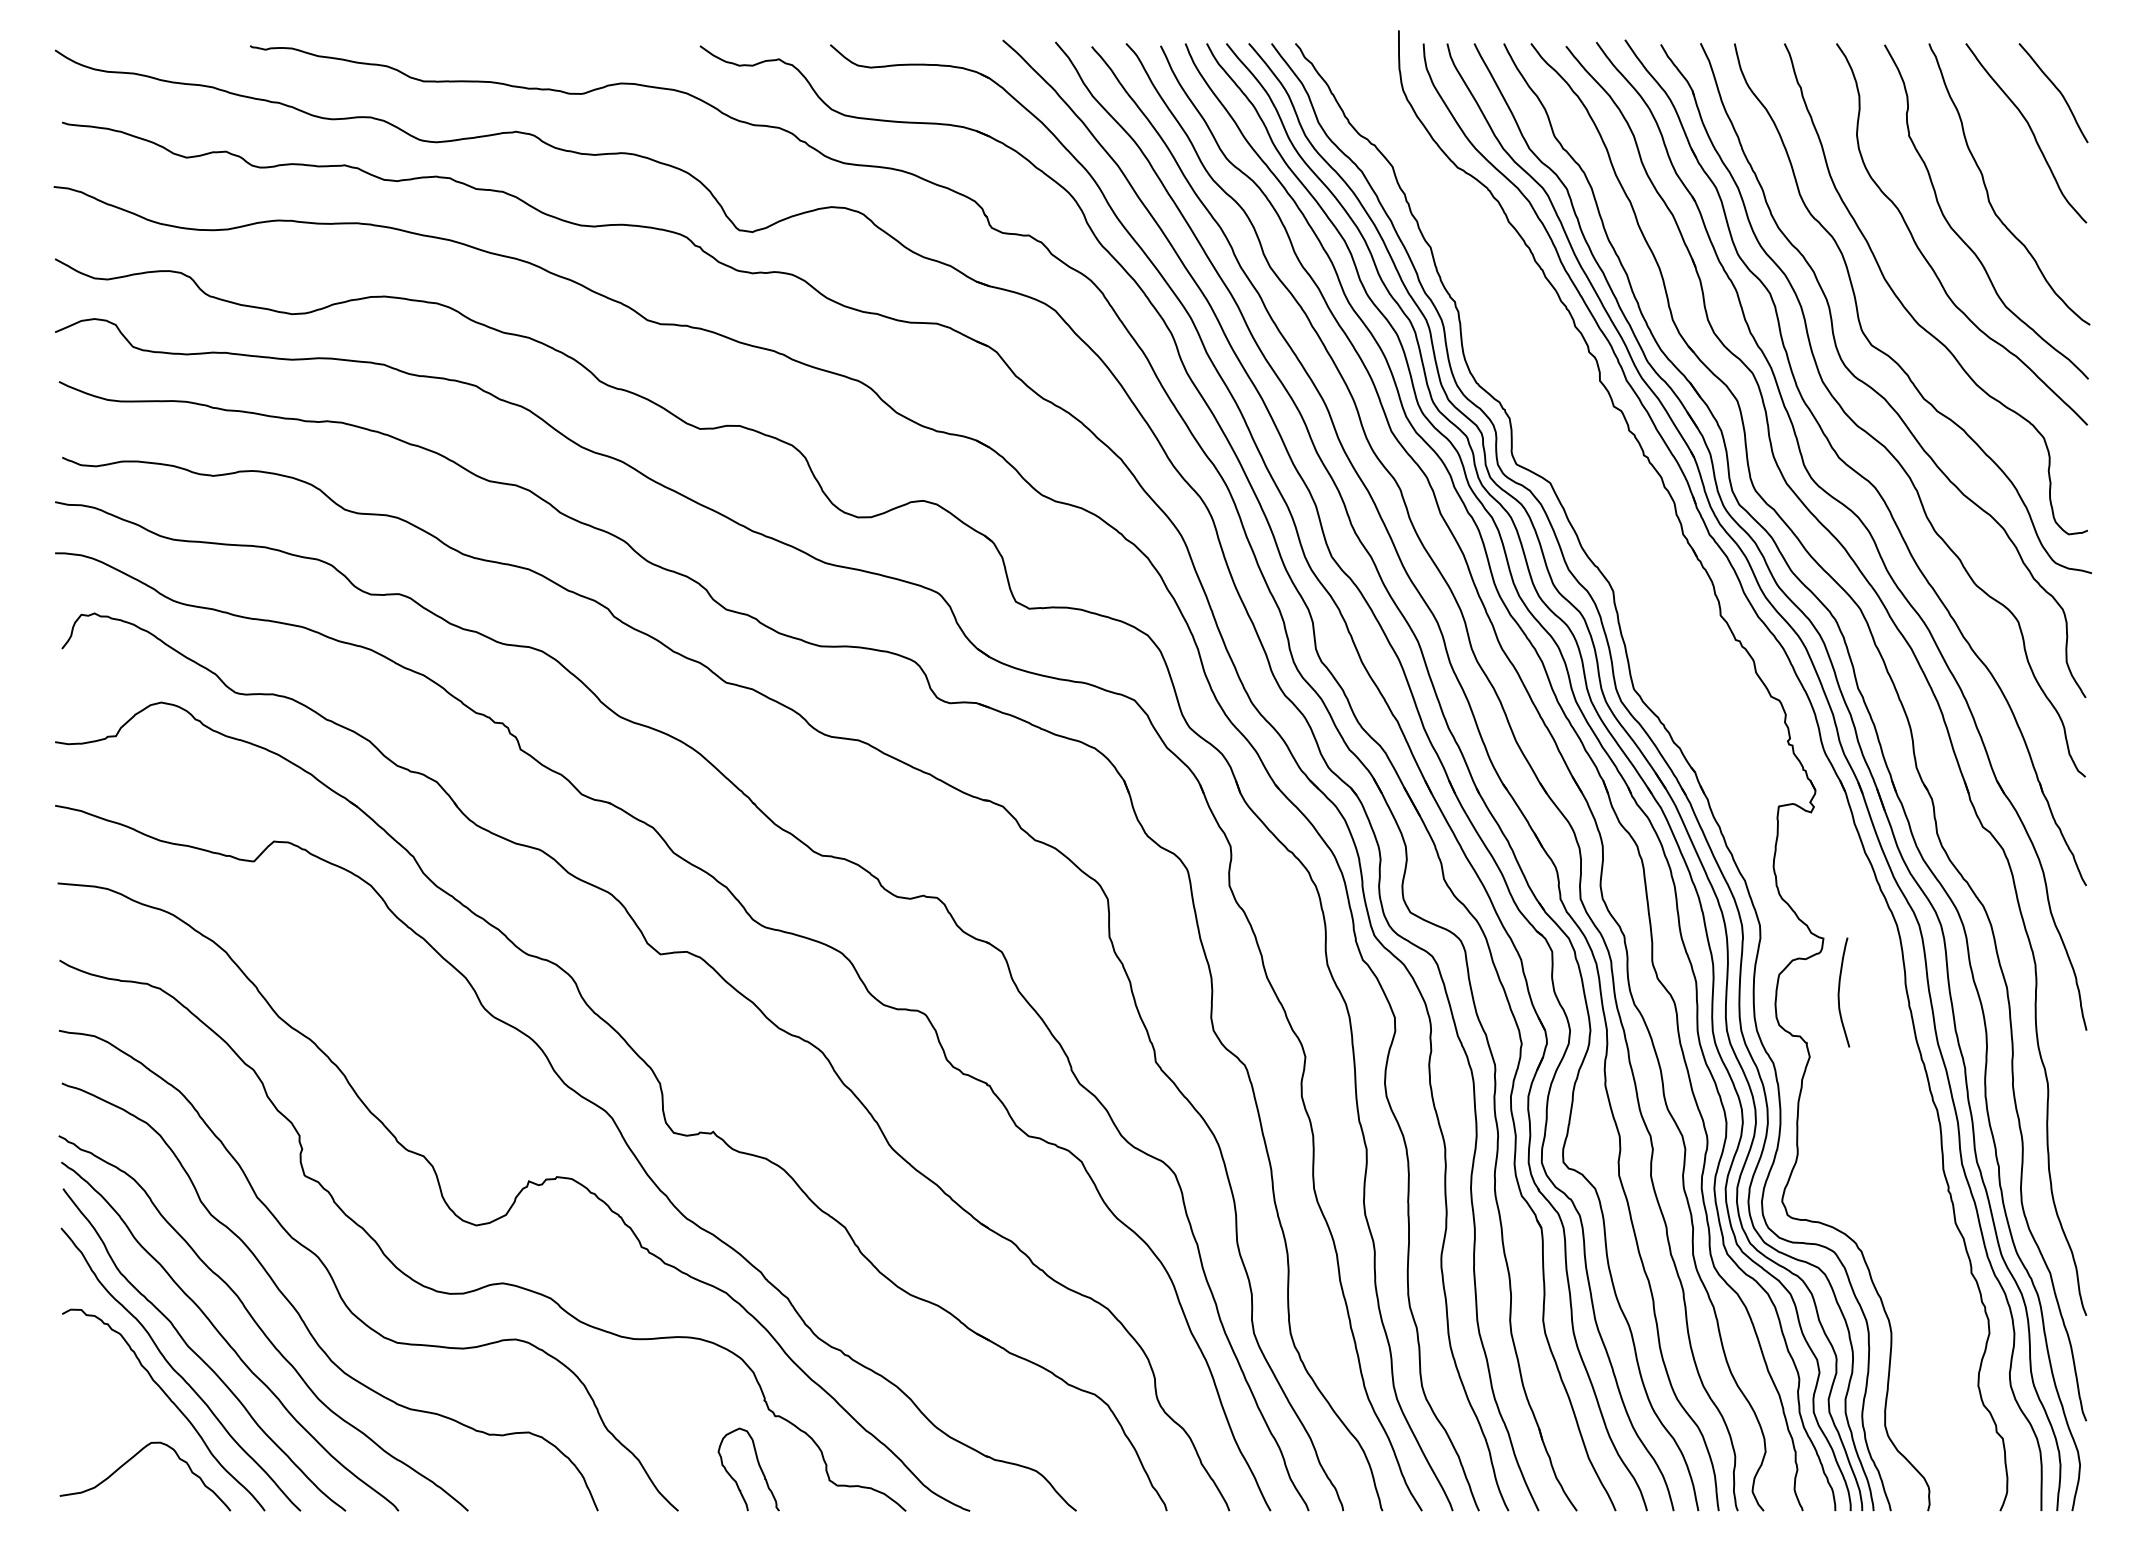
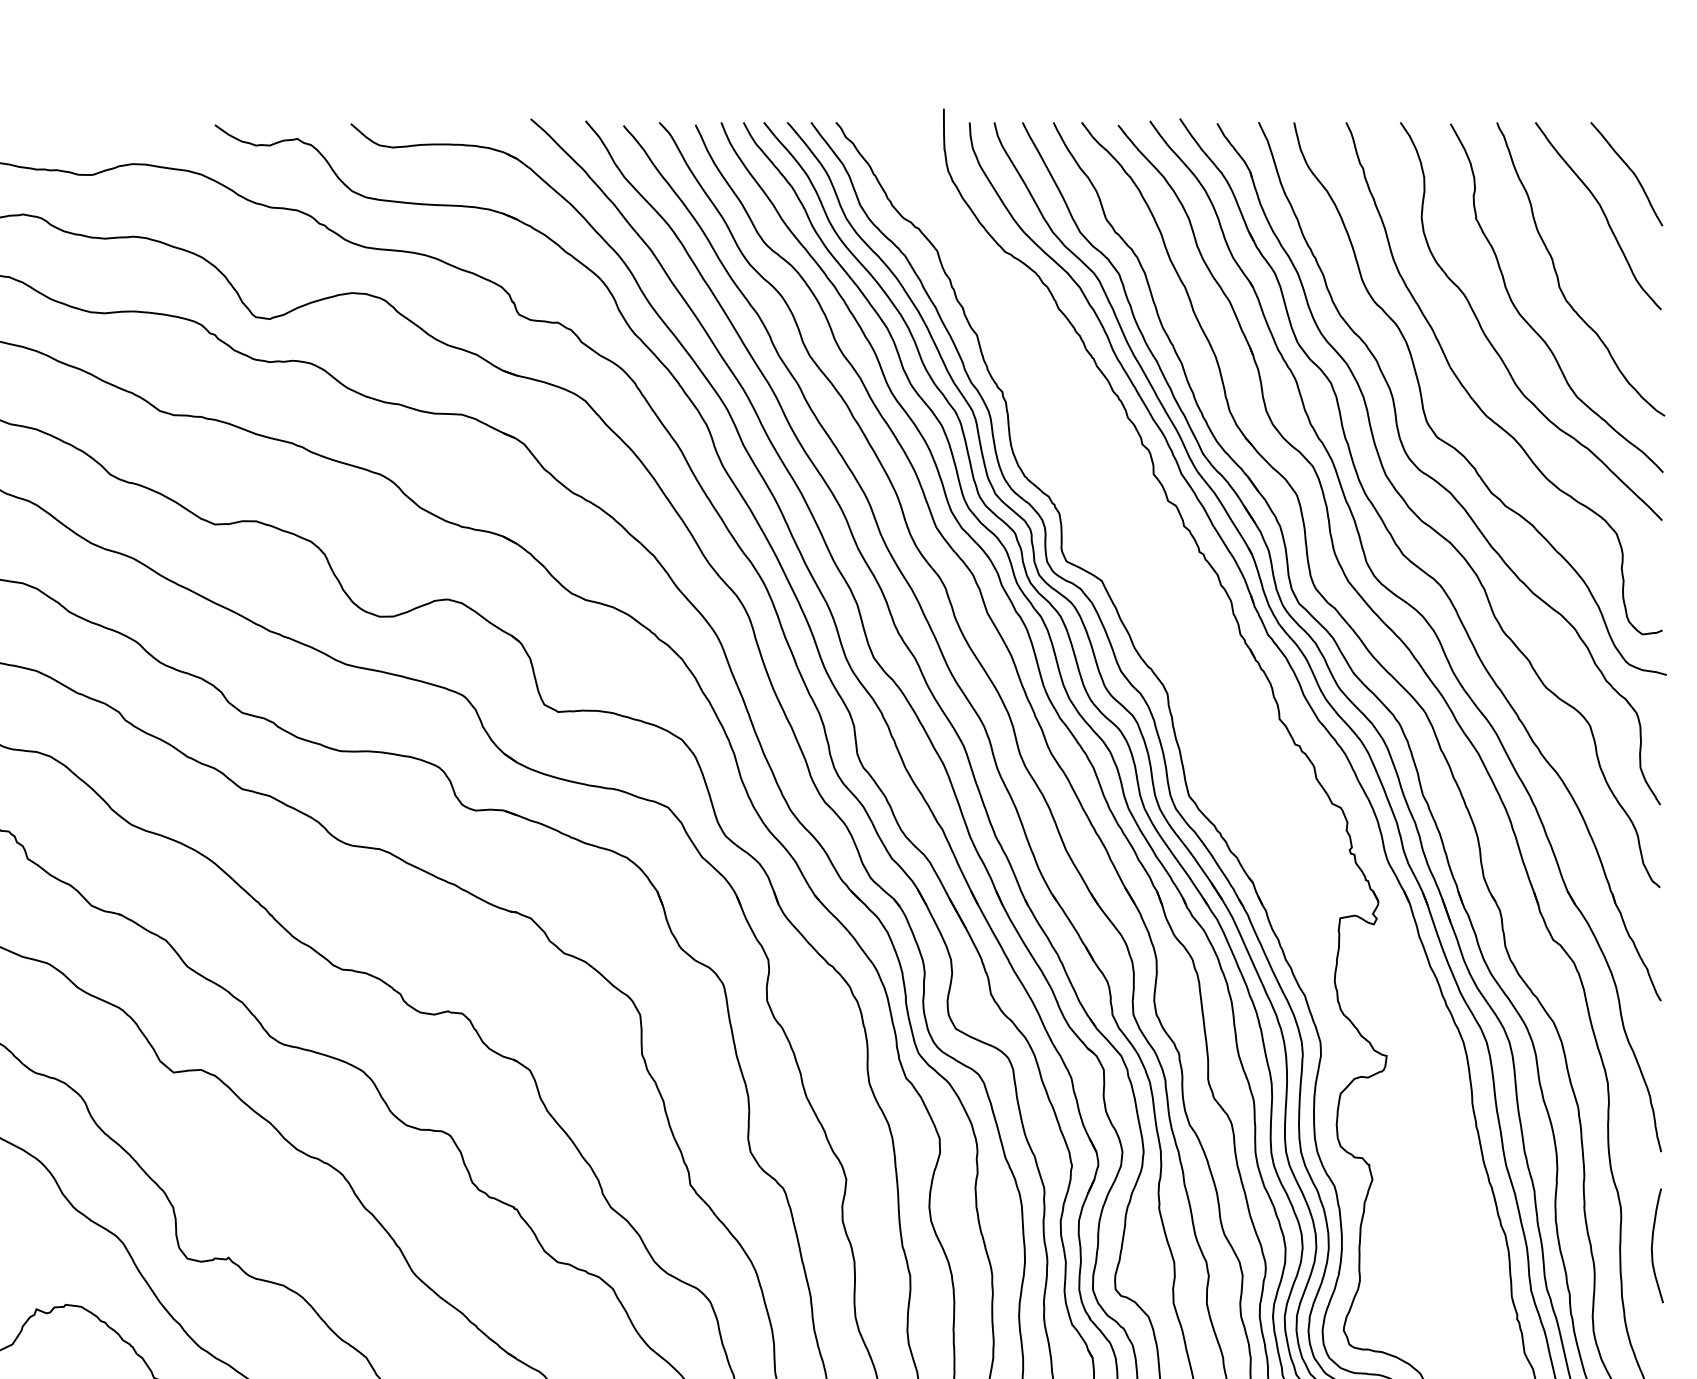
curve: (1839, 992) -> (1652, 1245), moved

